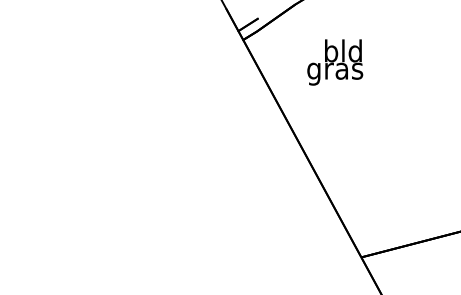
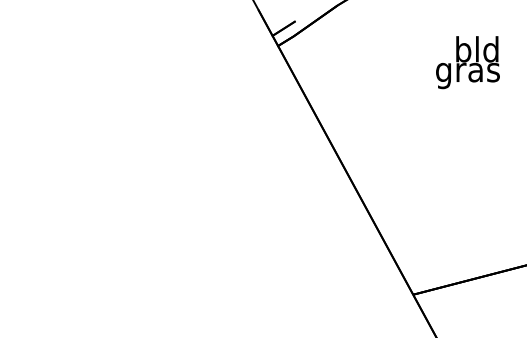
text: (335, 62) -> (468, 62), moved

